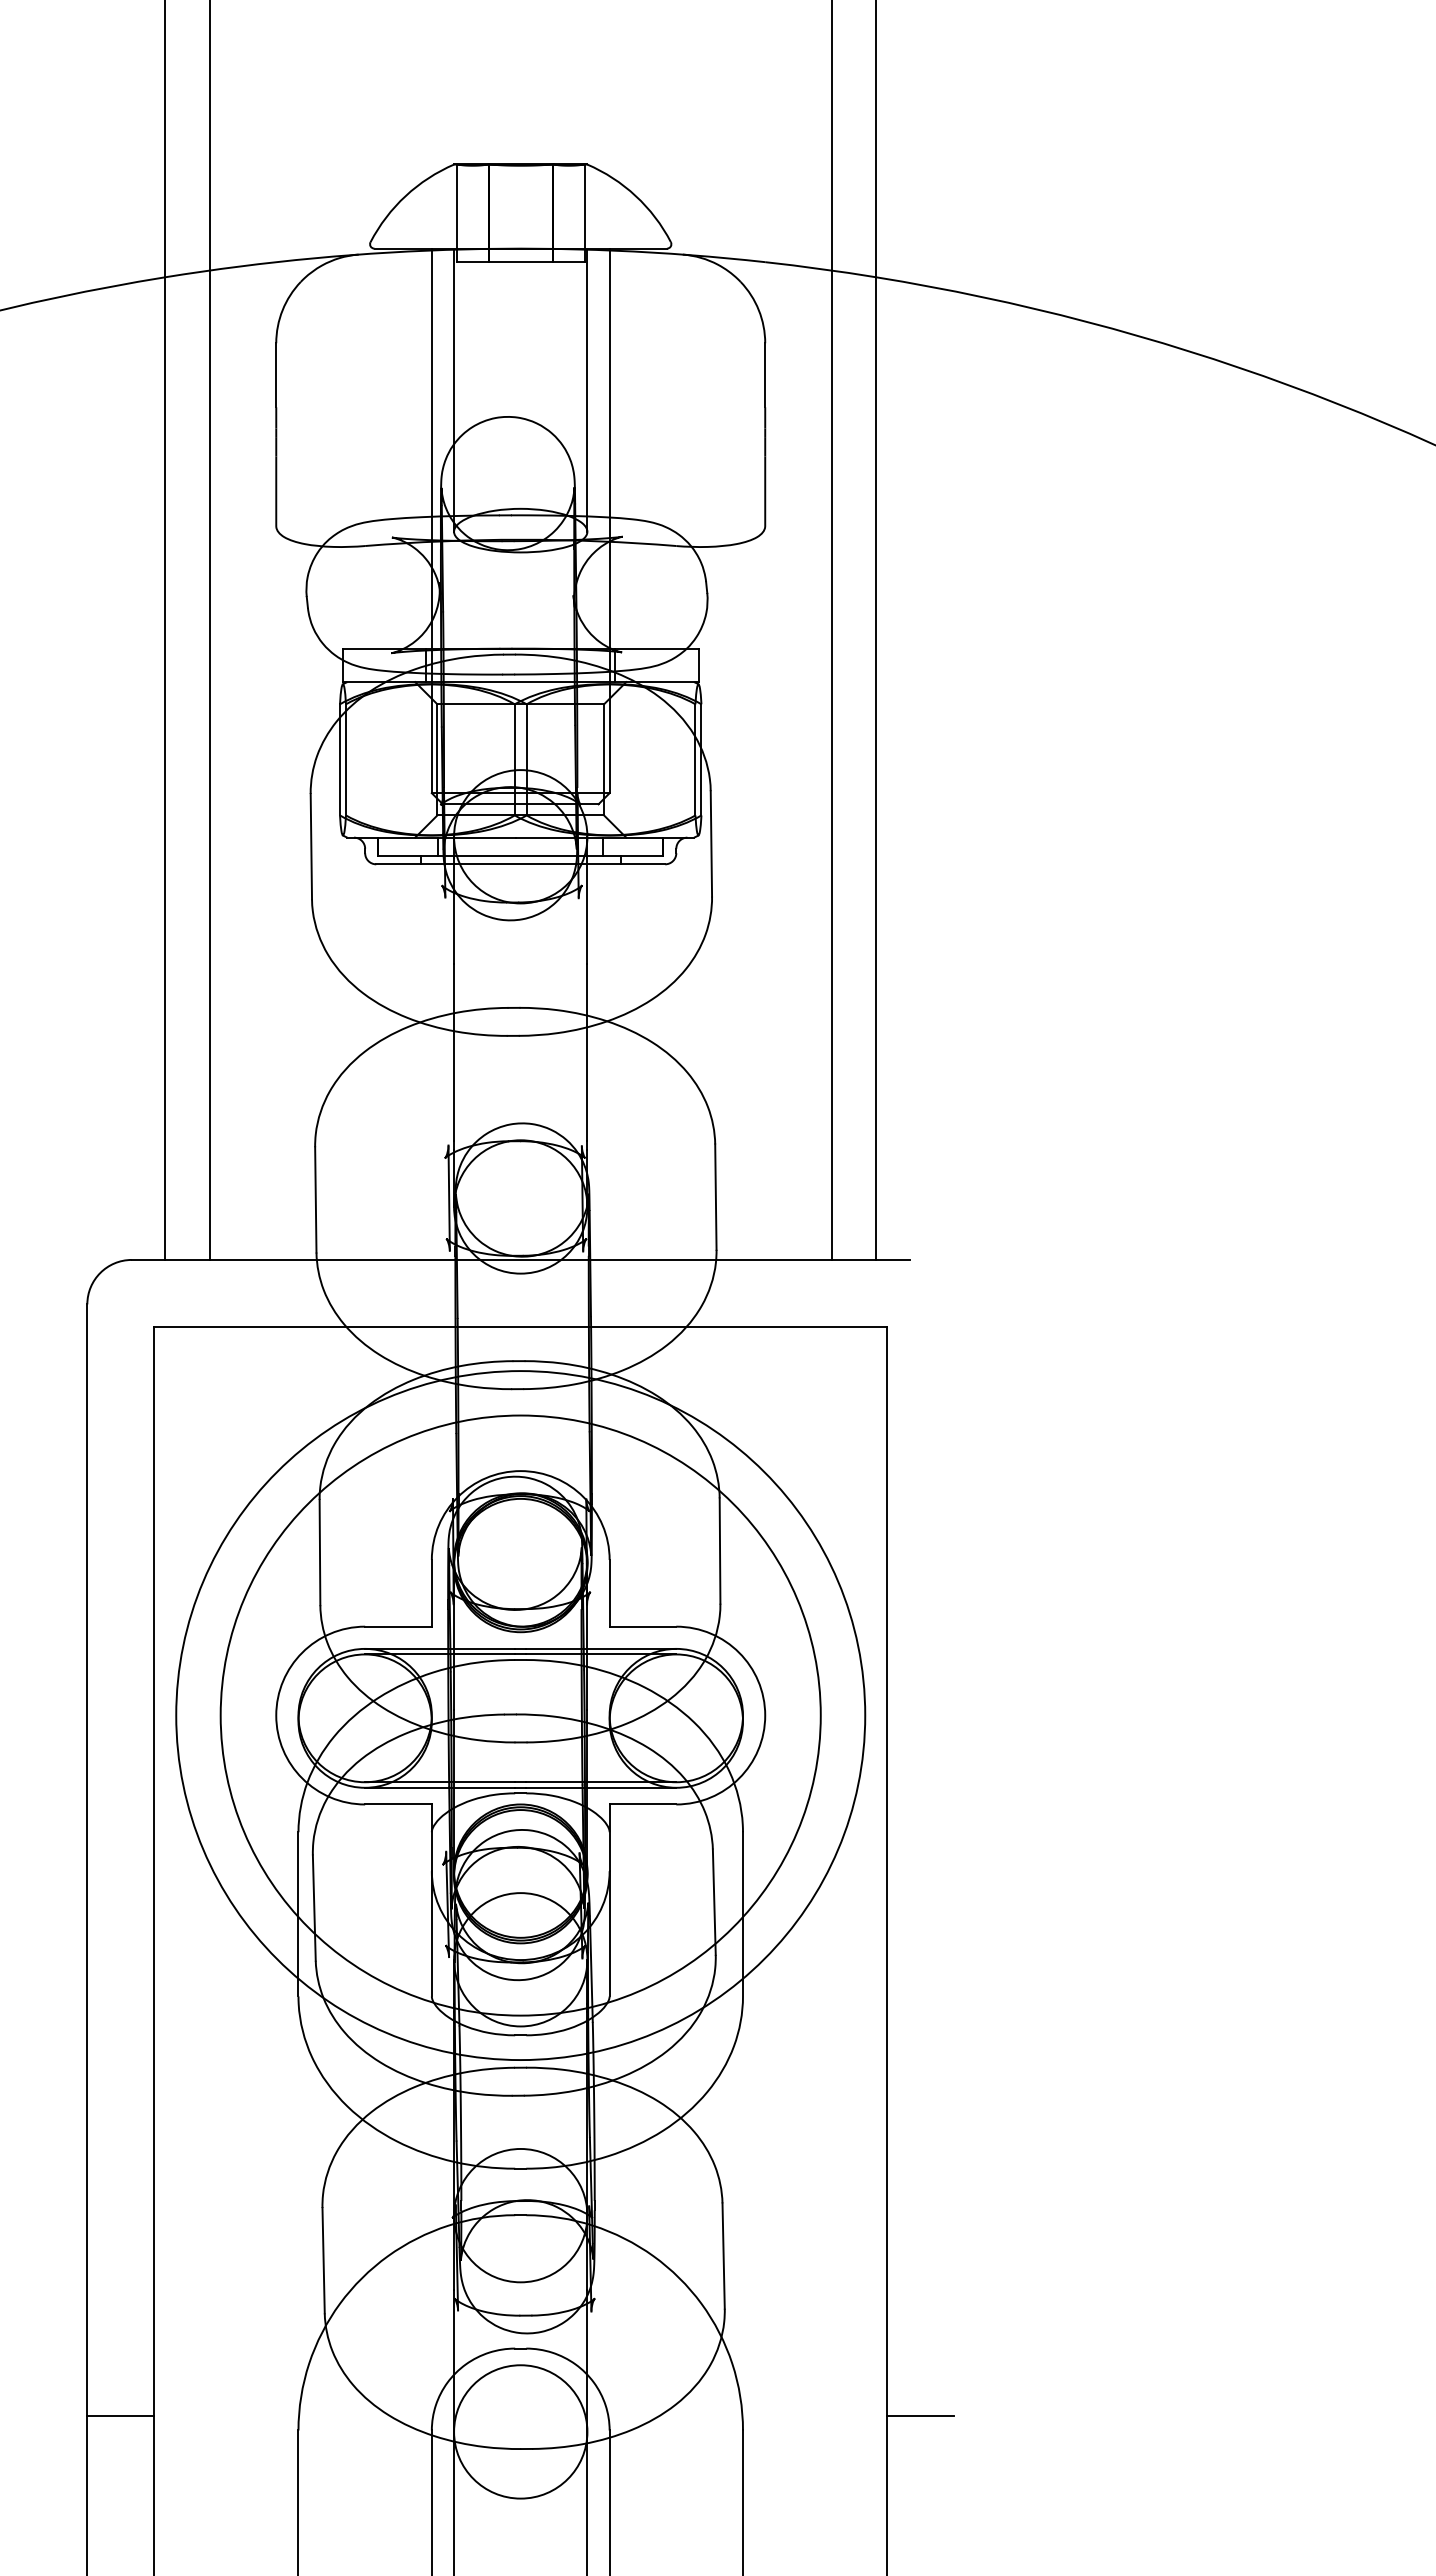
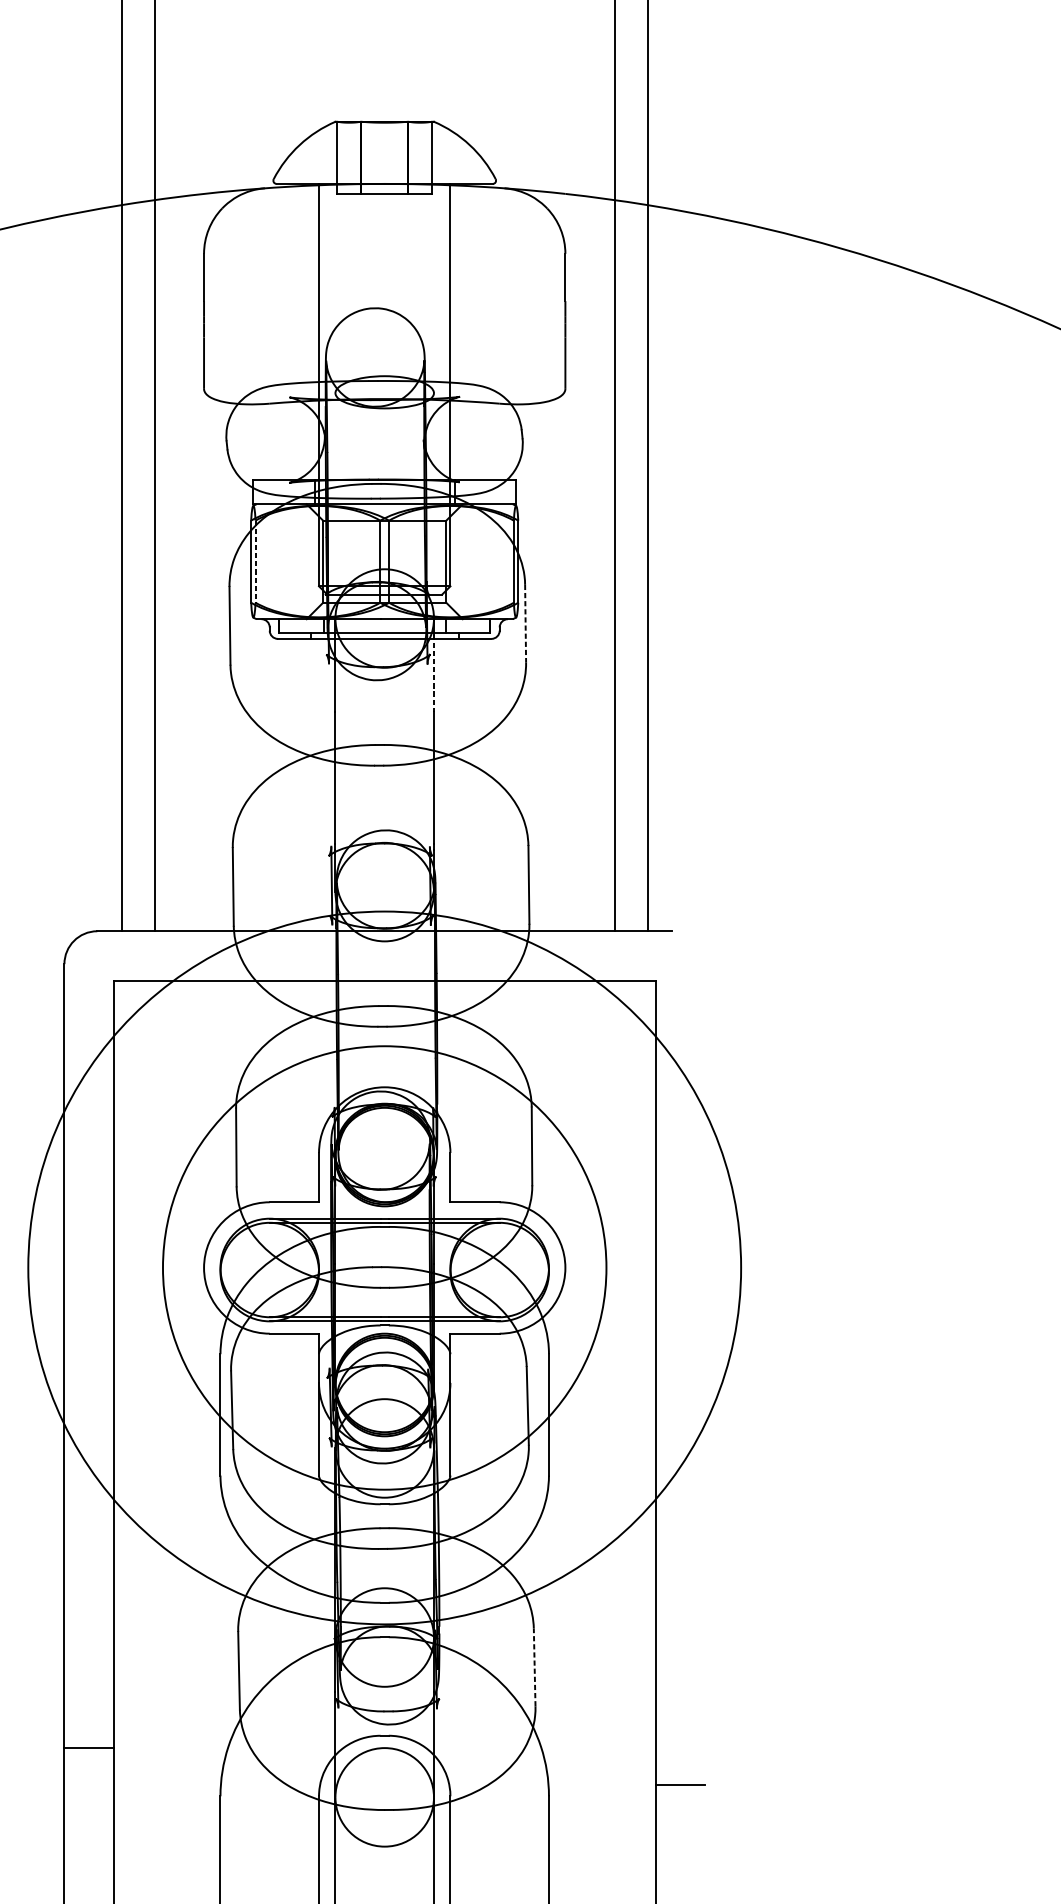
line: (454, 390) -> (335, 288), removed
line: (587, 390) -> (434, 288), removed
line: (346, 759) -> (255, 561), solid -> dashed
line: (711, 843) -> (525, 623), solid -> dashed
line: (587, 911) -> (434, 673), solid -> dashed
circle: (520, 1715) -> (384, 1267), size x1.4
line: (723, 2256) -> (534, 1667), solid -> dashed
line: (120, 2415) -> (88, 1748), moved

